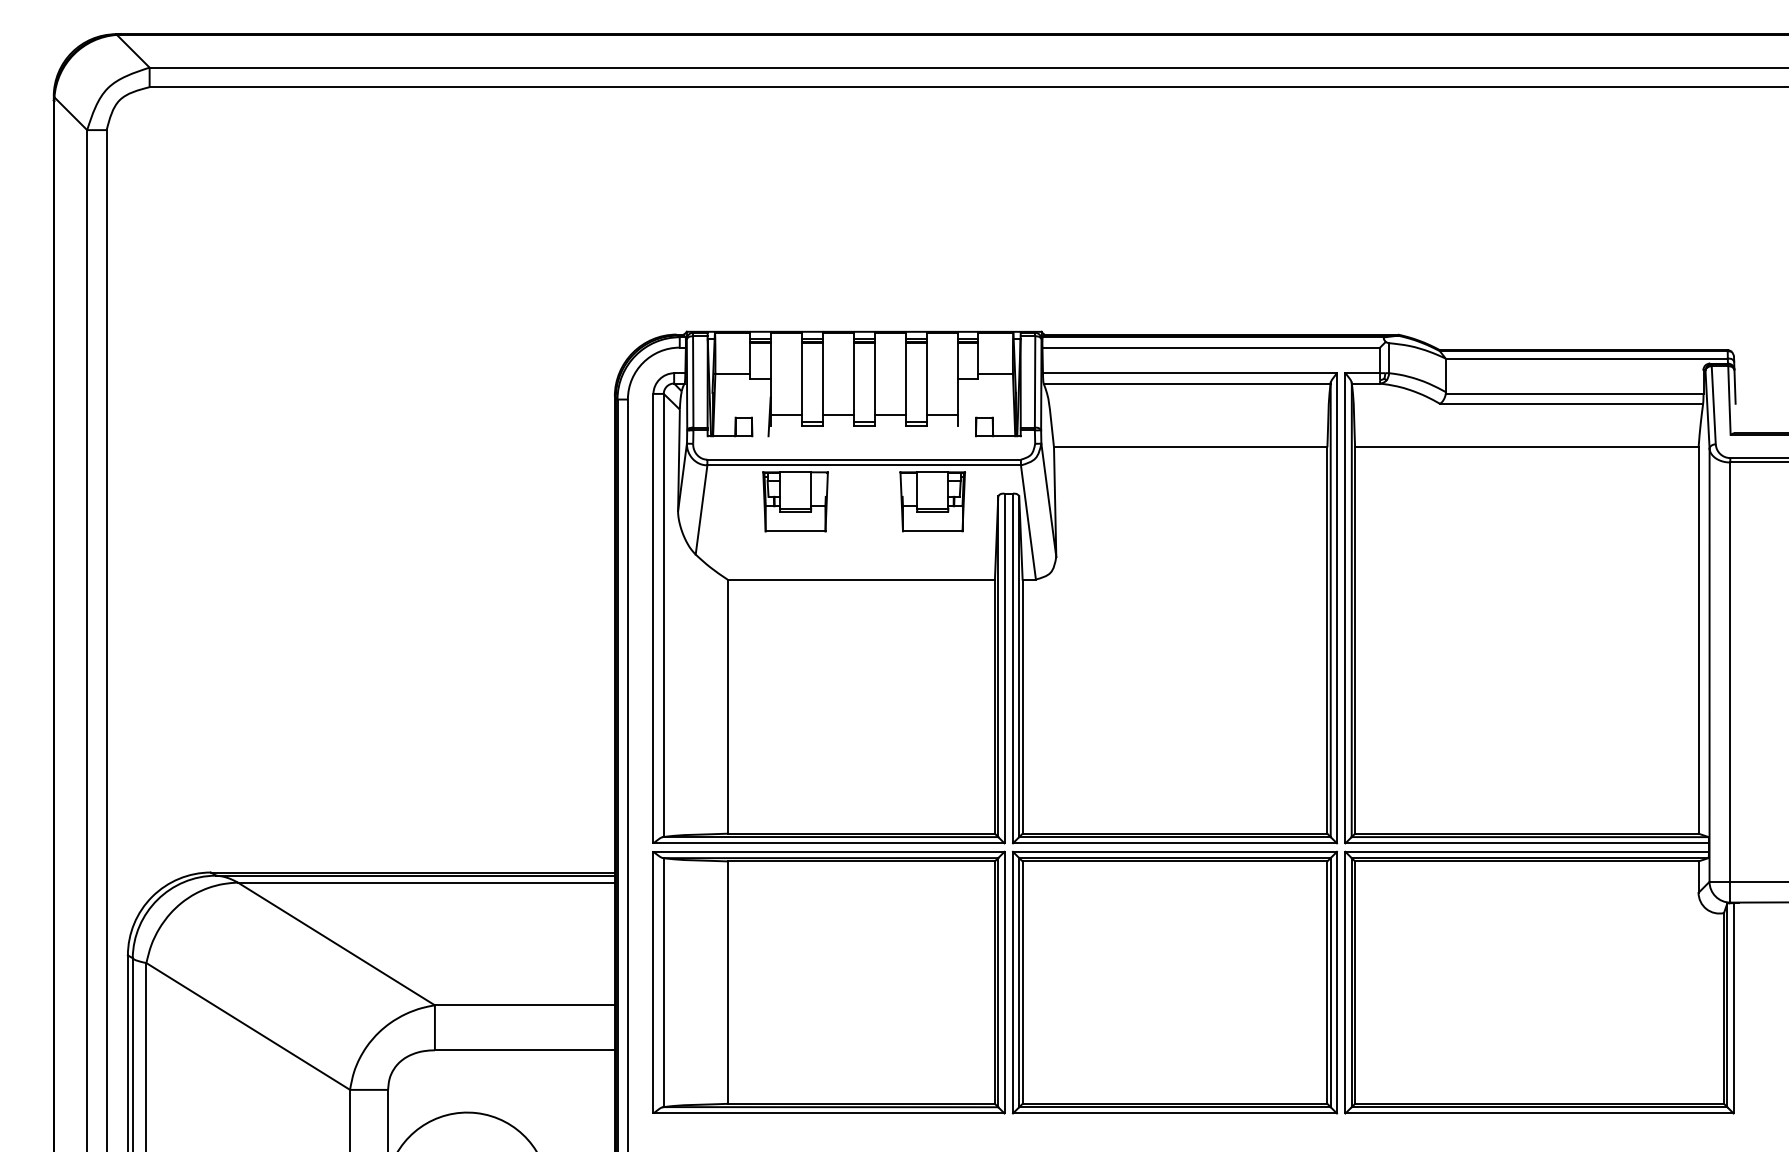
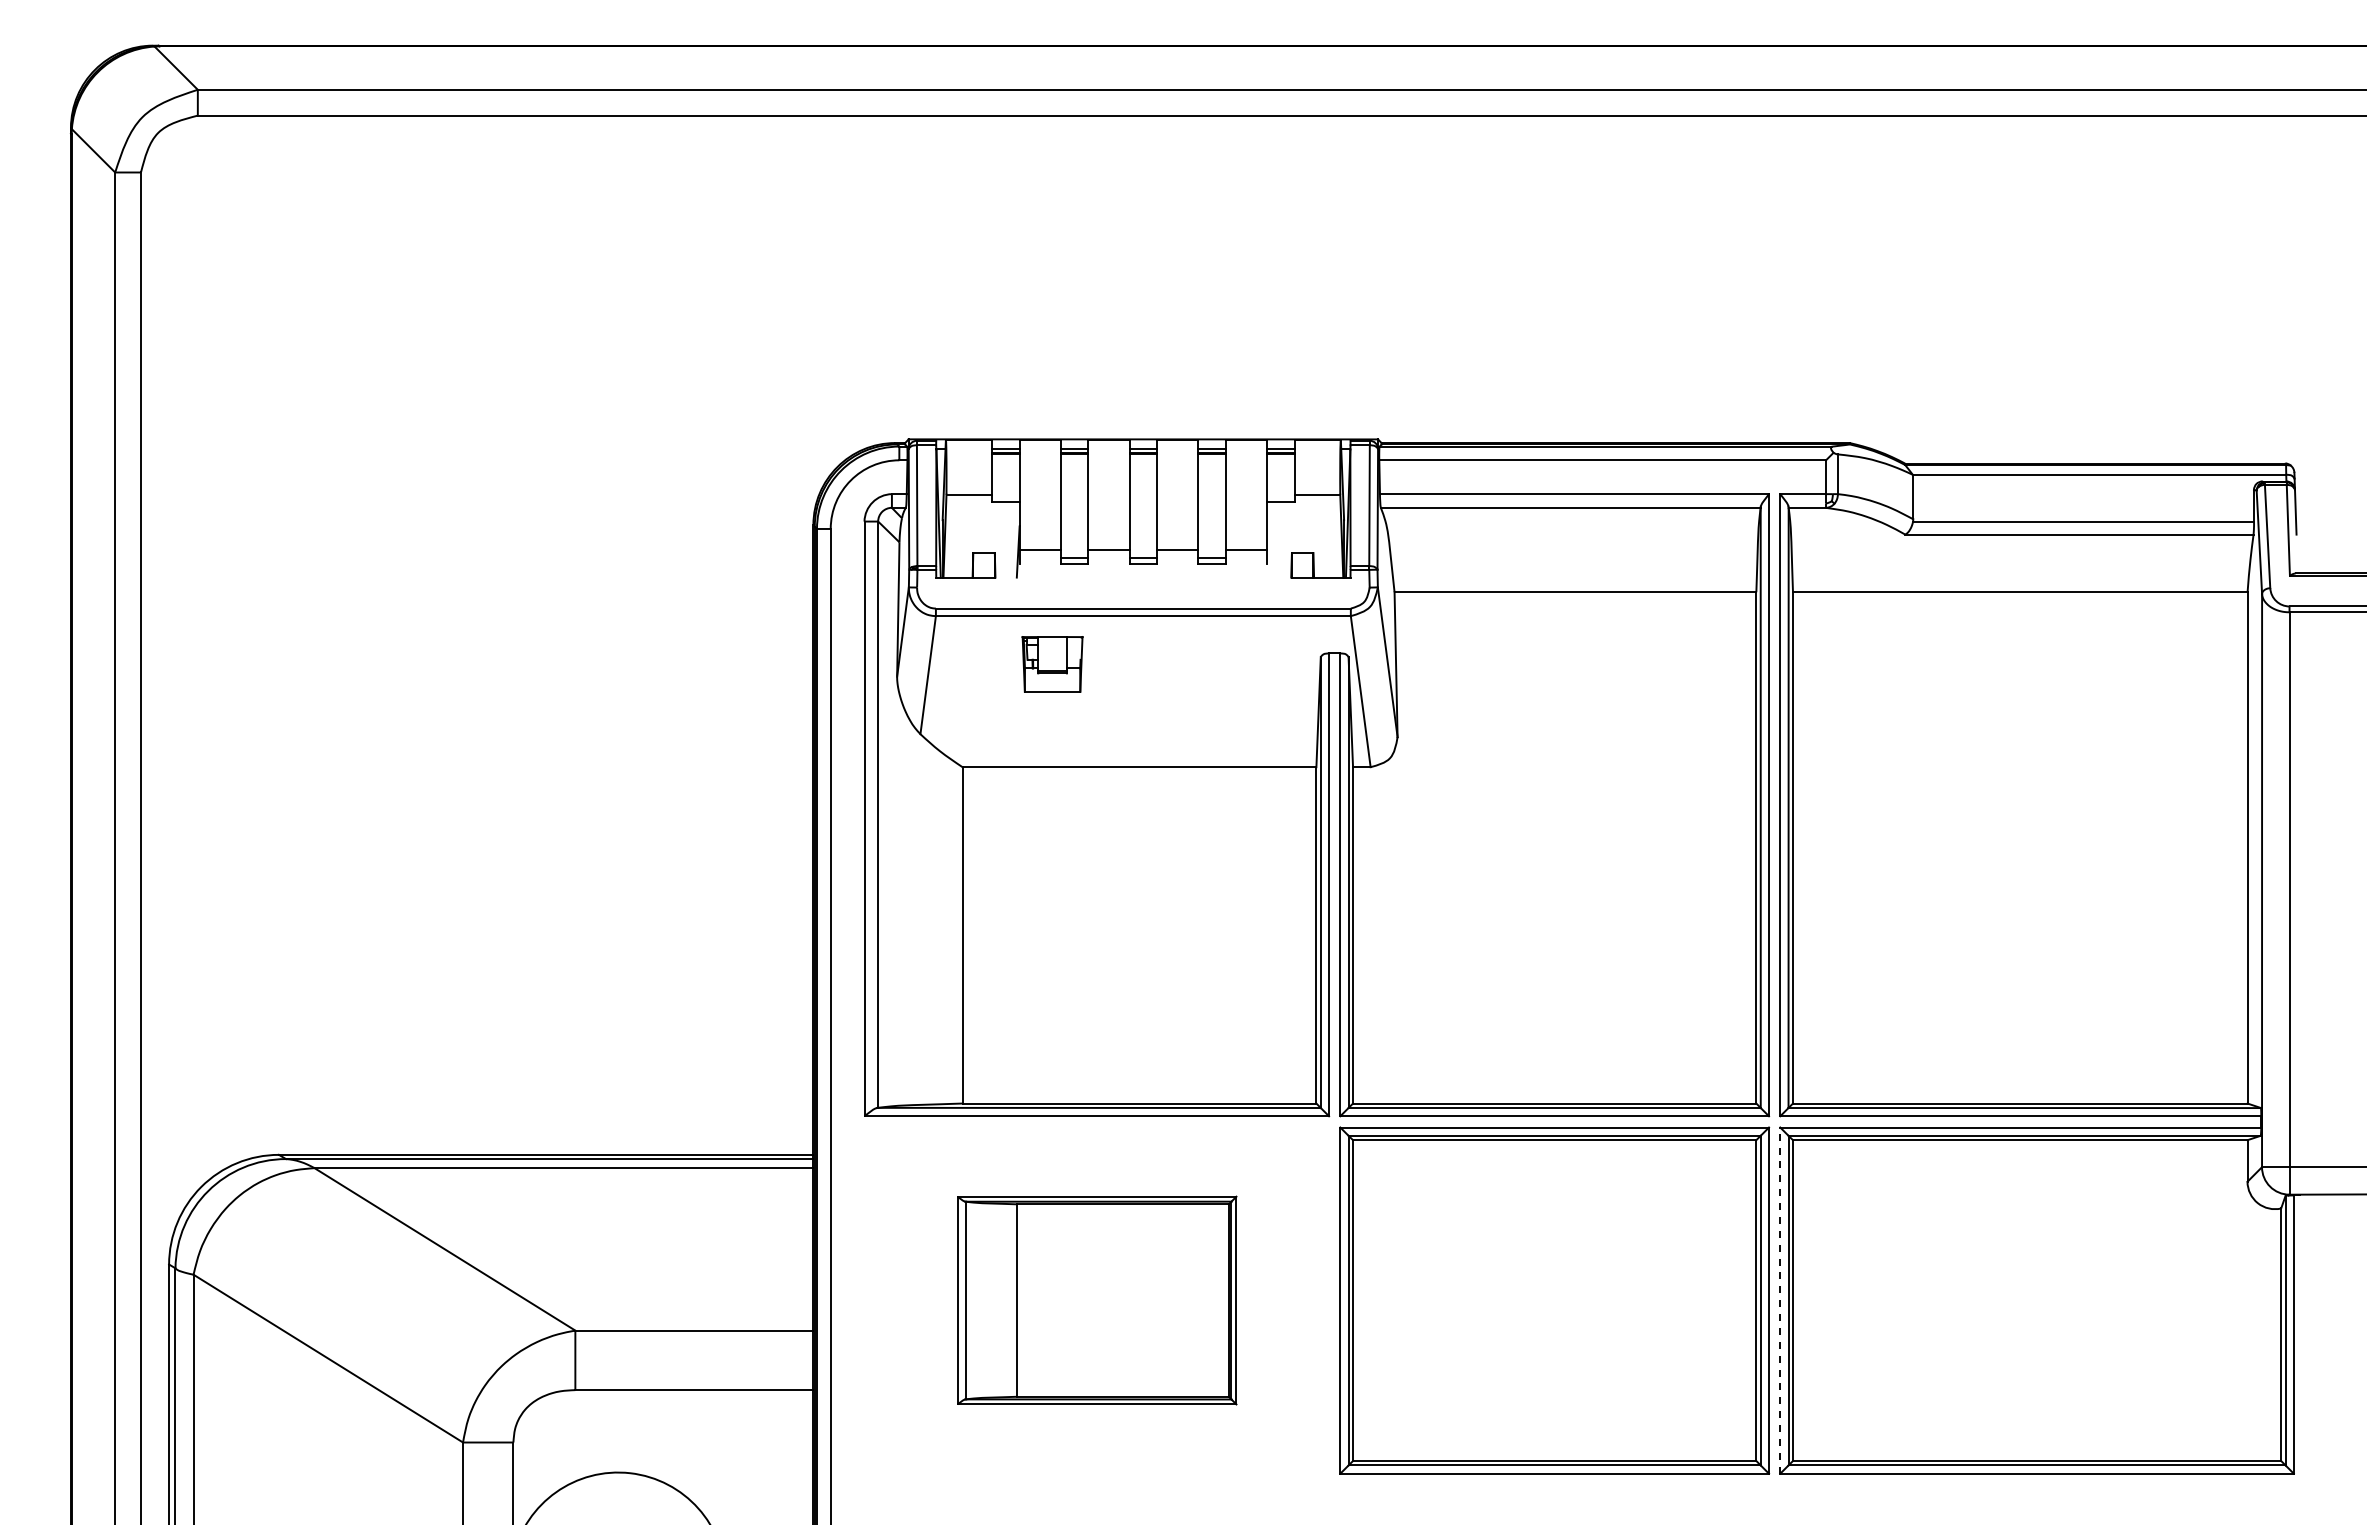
part: (795, 501) -> (1052, 664), size x0.7
part: (932, 501) -> (1233, 664), removed
part: (829, 982) -> (1097, 1300), size x0.6
line: (1345, 982) -> (1780, 1300), solid -> dashed

